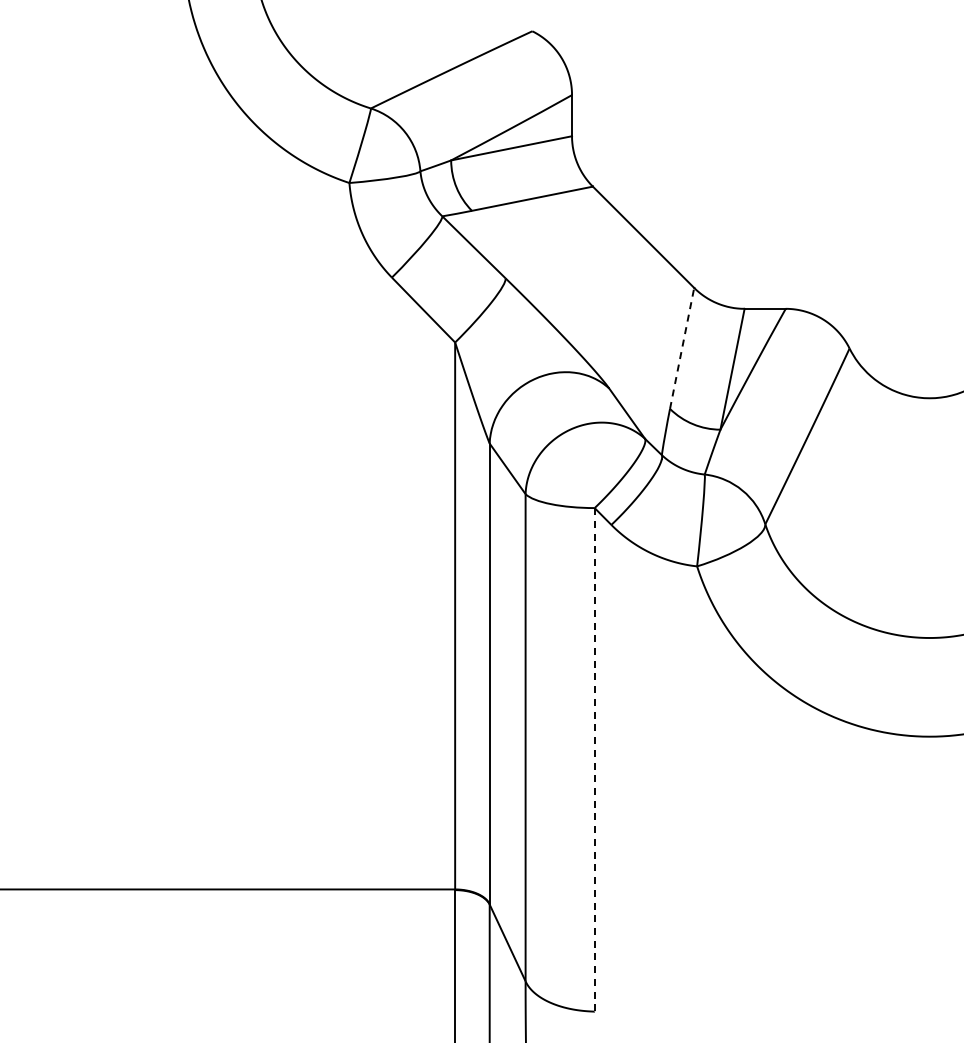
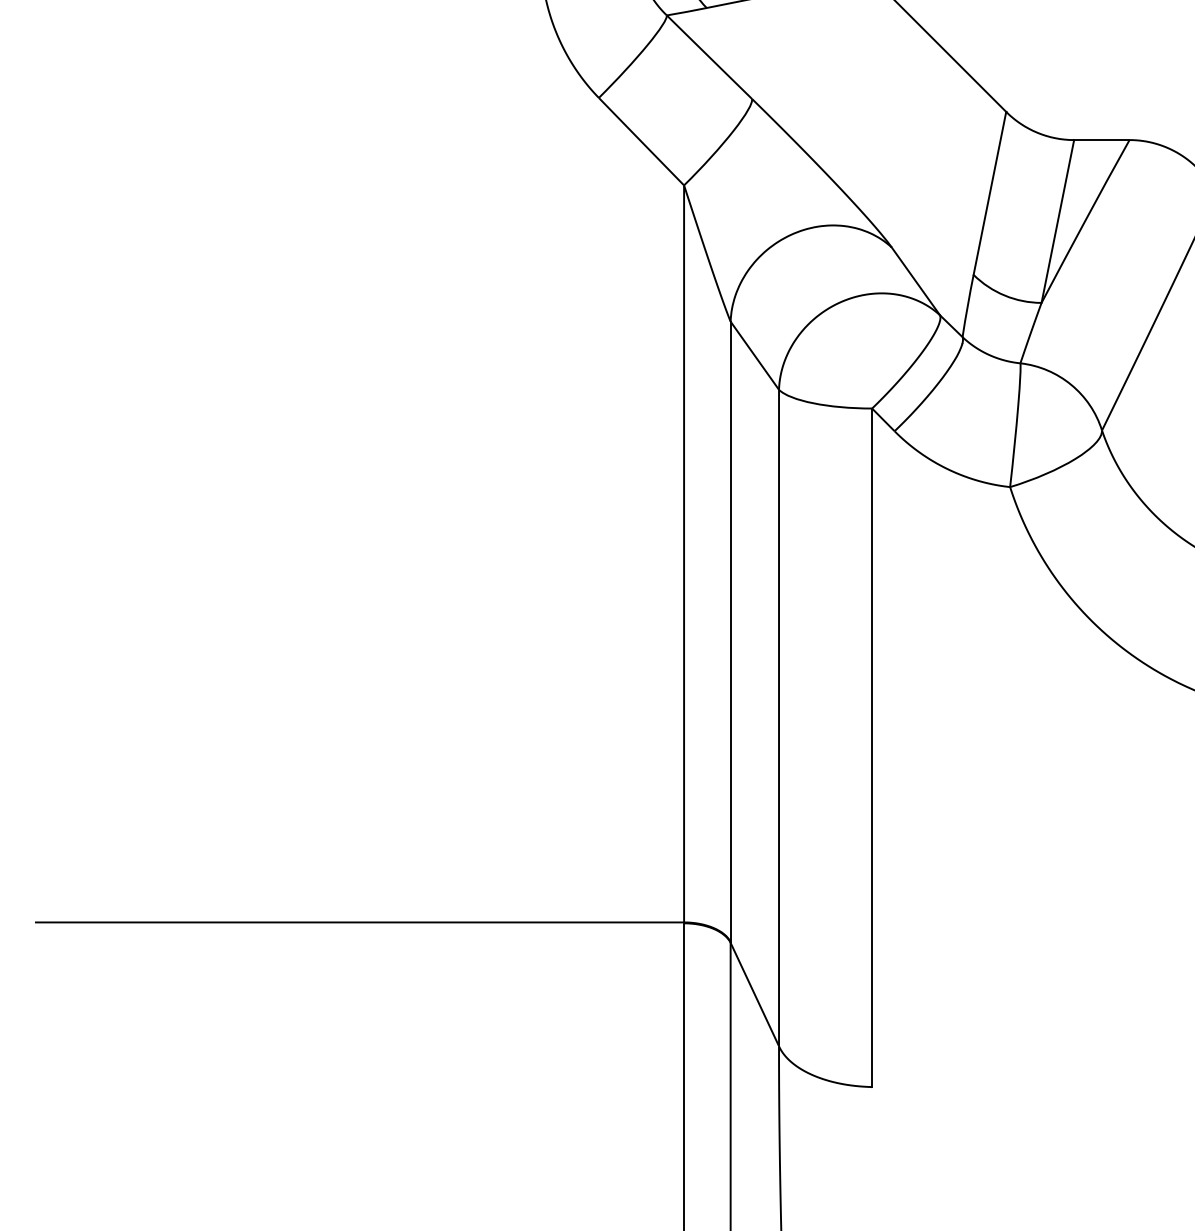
line: (682, 348) -> (990, 193), dashed -> solid
line: (594, 759) -> (871, 747), dashed -> solid

